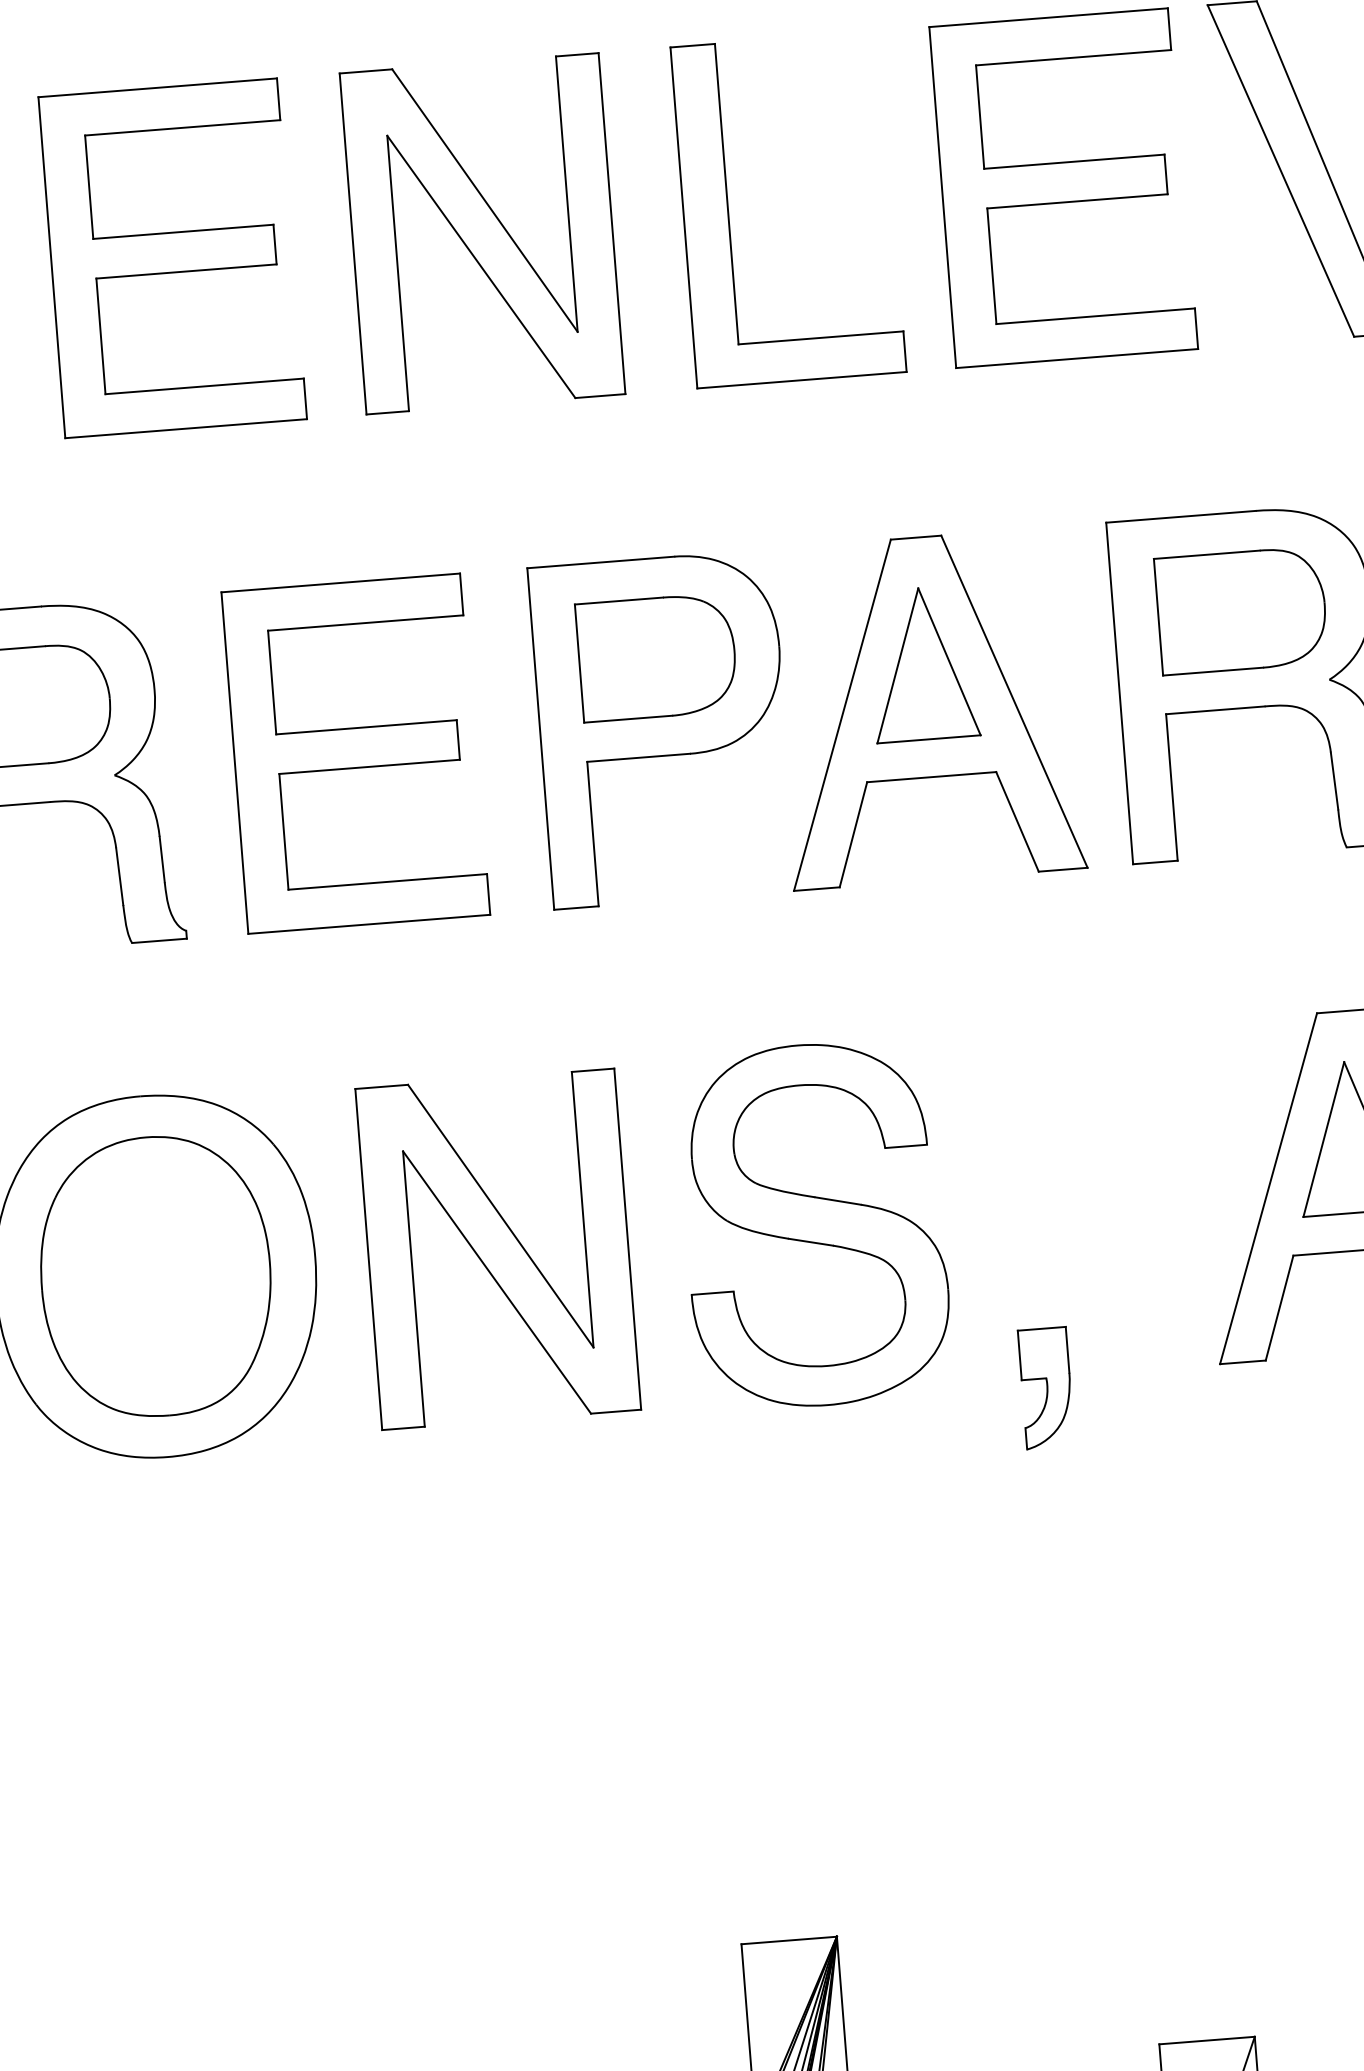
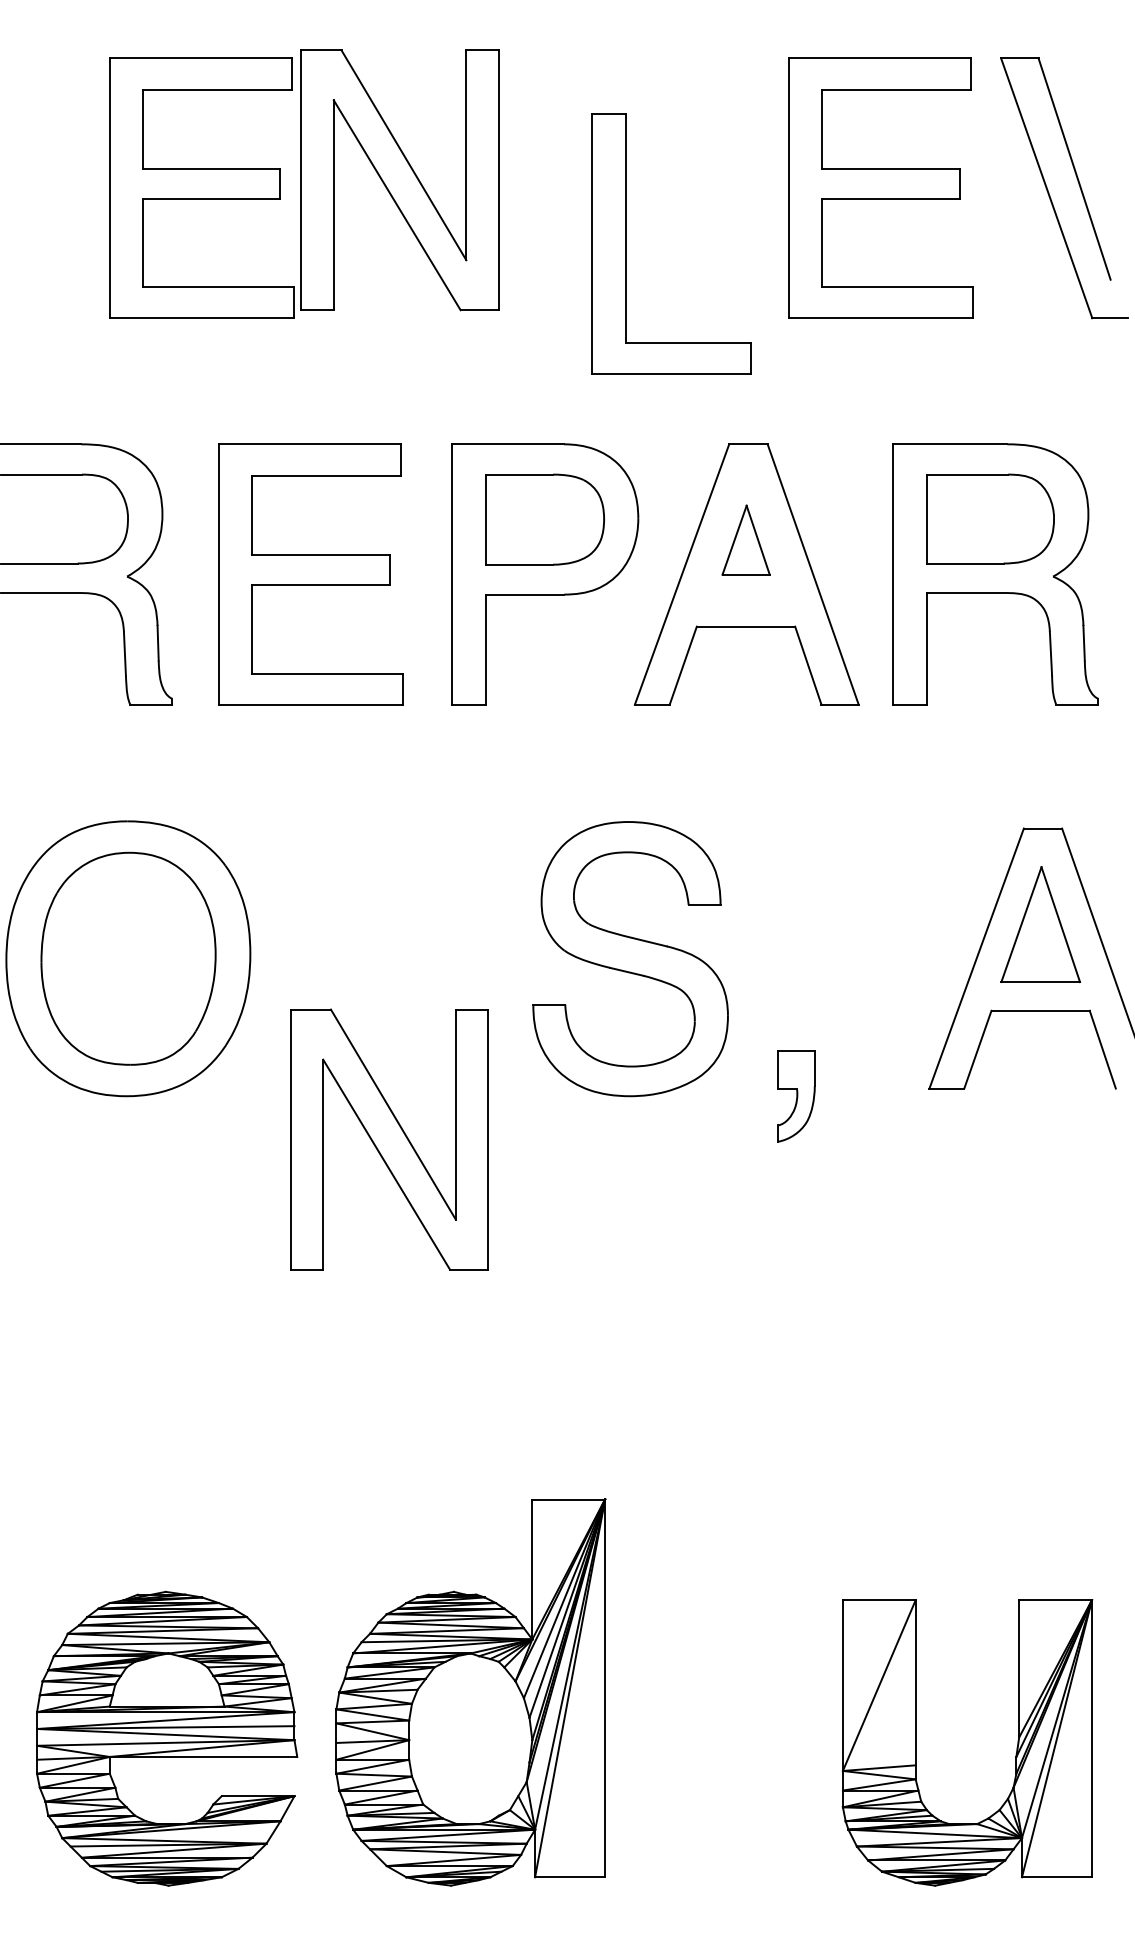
part: (729, 213) -> (626, 243), moved
part: (481, 234) -> (399, 180), moved
part: (922, 662) -> (745, 539), size x0.6
part: (498, 1249) -> (389, 1139), moved

